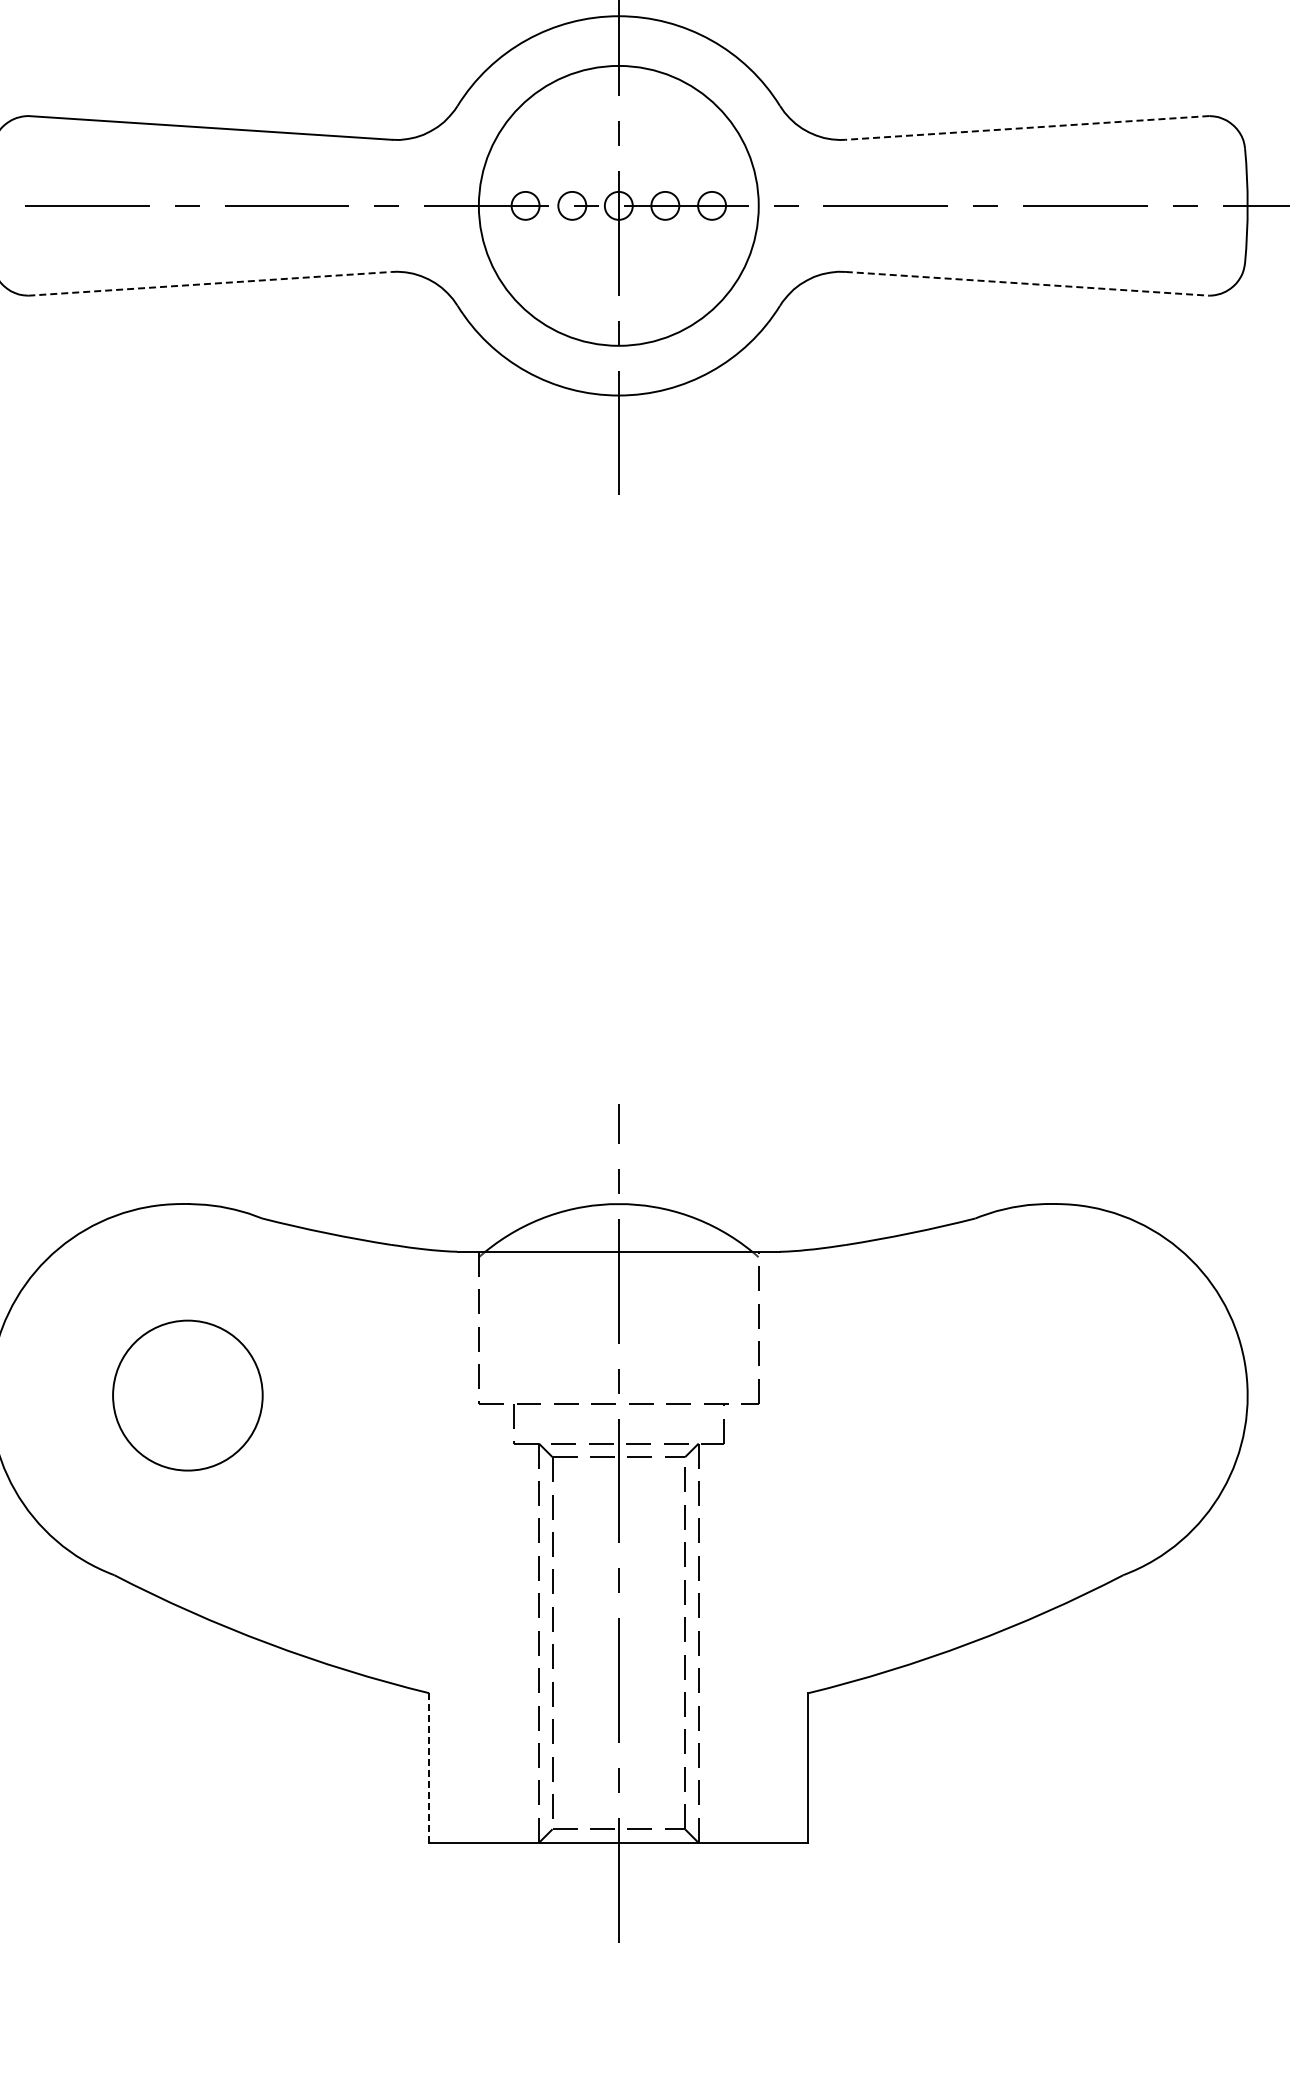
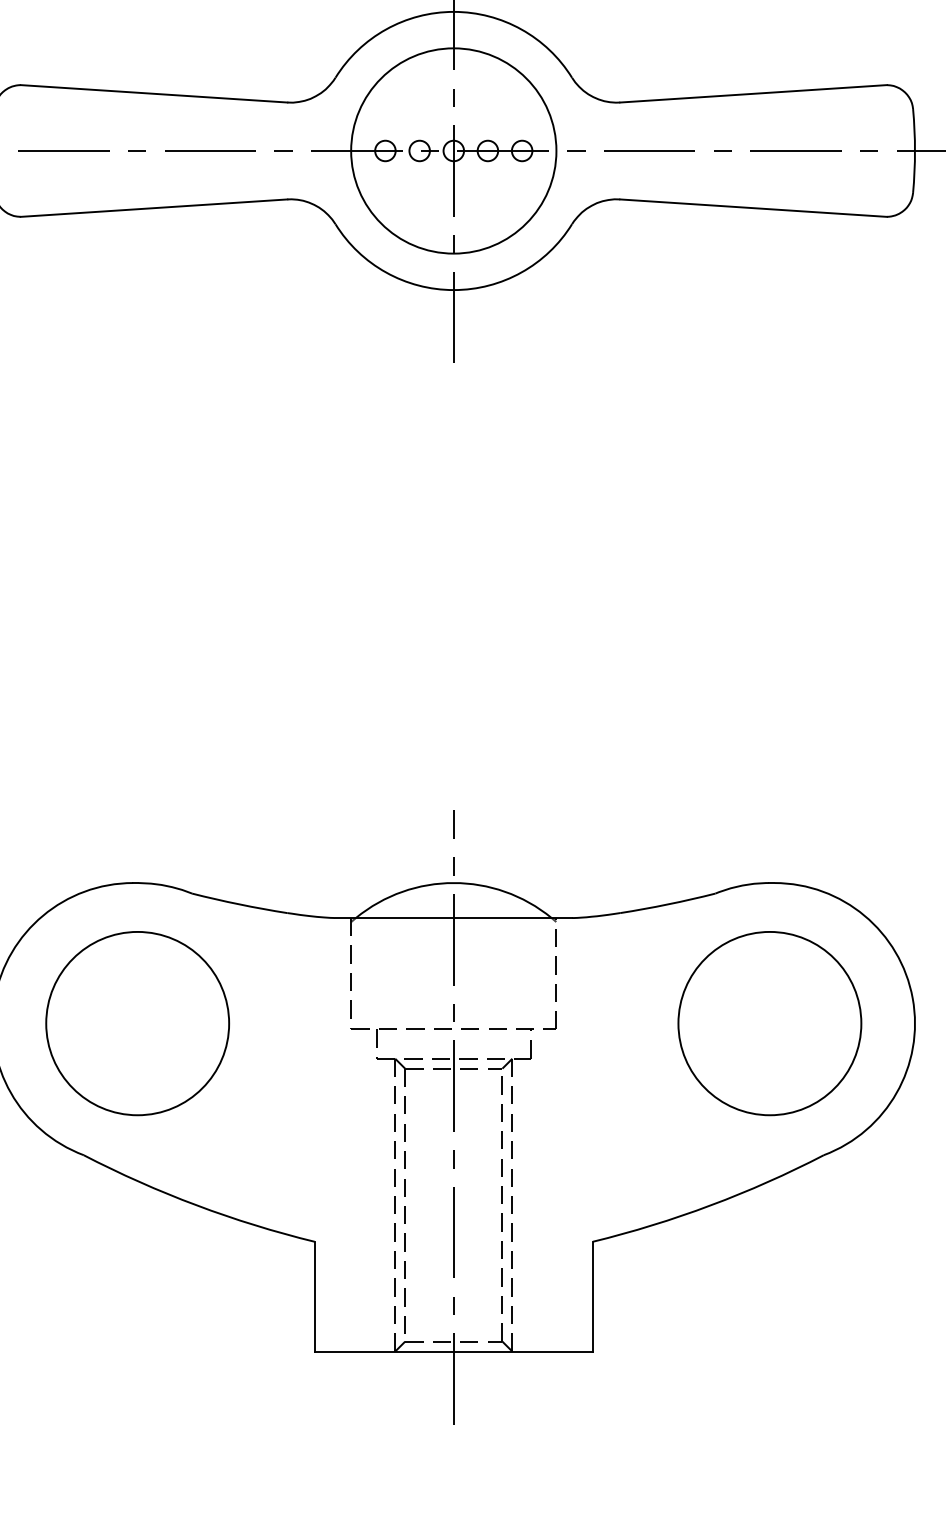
line: (1027, 127) -> (753, 93), dashed -> solid
line: (210, 283) -> (154, 207), dashed -> solid
line: (1028, 283) -> (754, 207), dashed -> solid
part: (187, 1395) -> (137, 1023), size x1.67
part: (1049, 1395) -> (769, 1023), added
line: (429, 1768) -> (314, 1297), dashed -> solid

